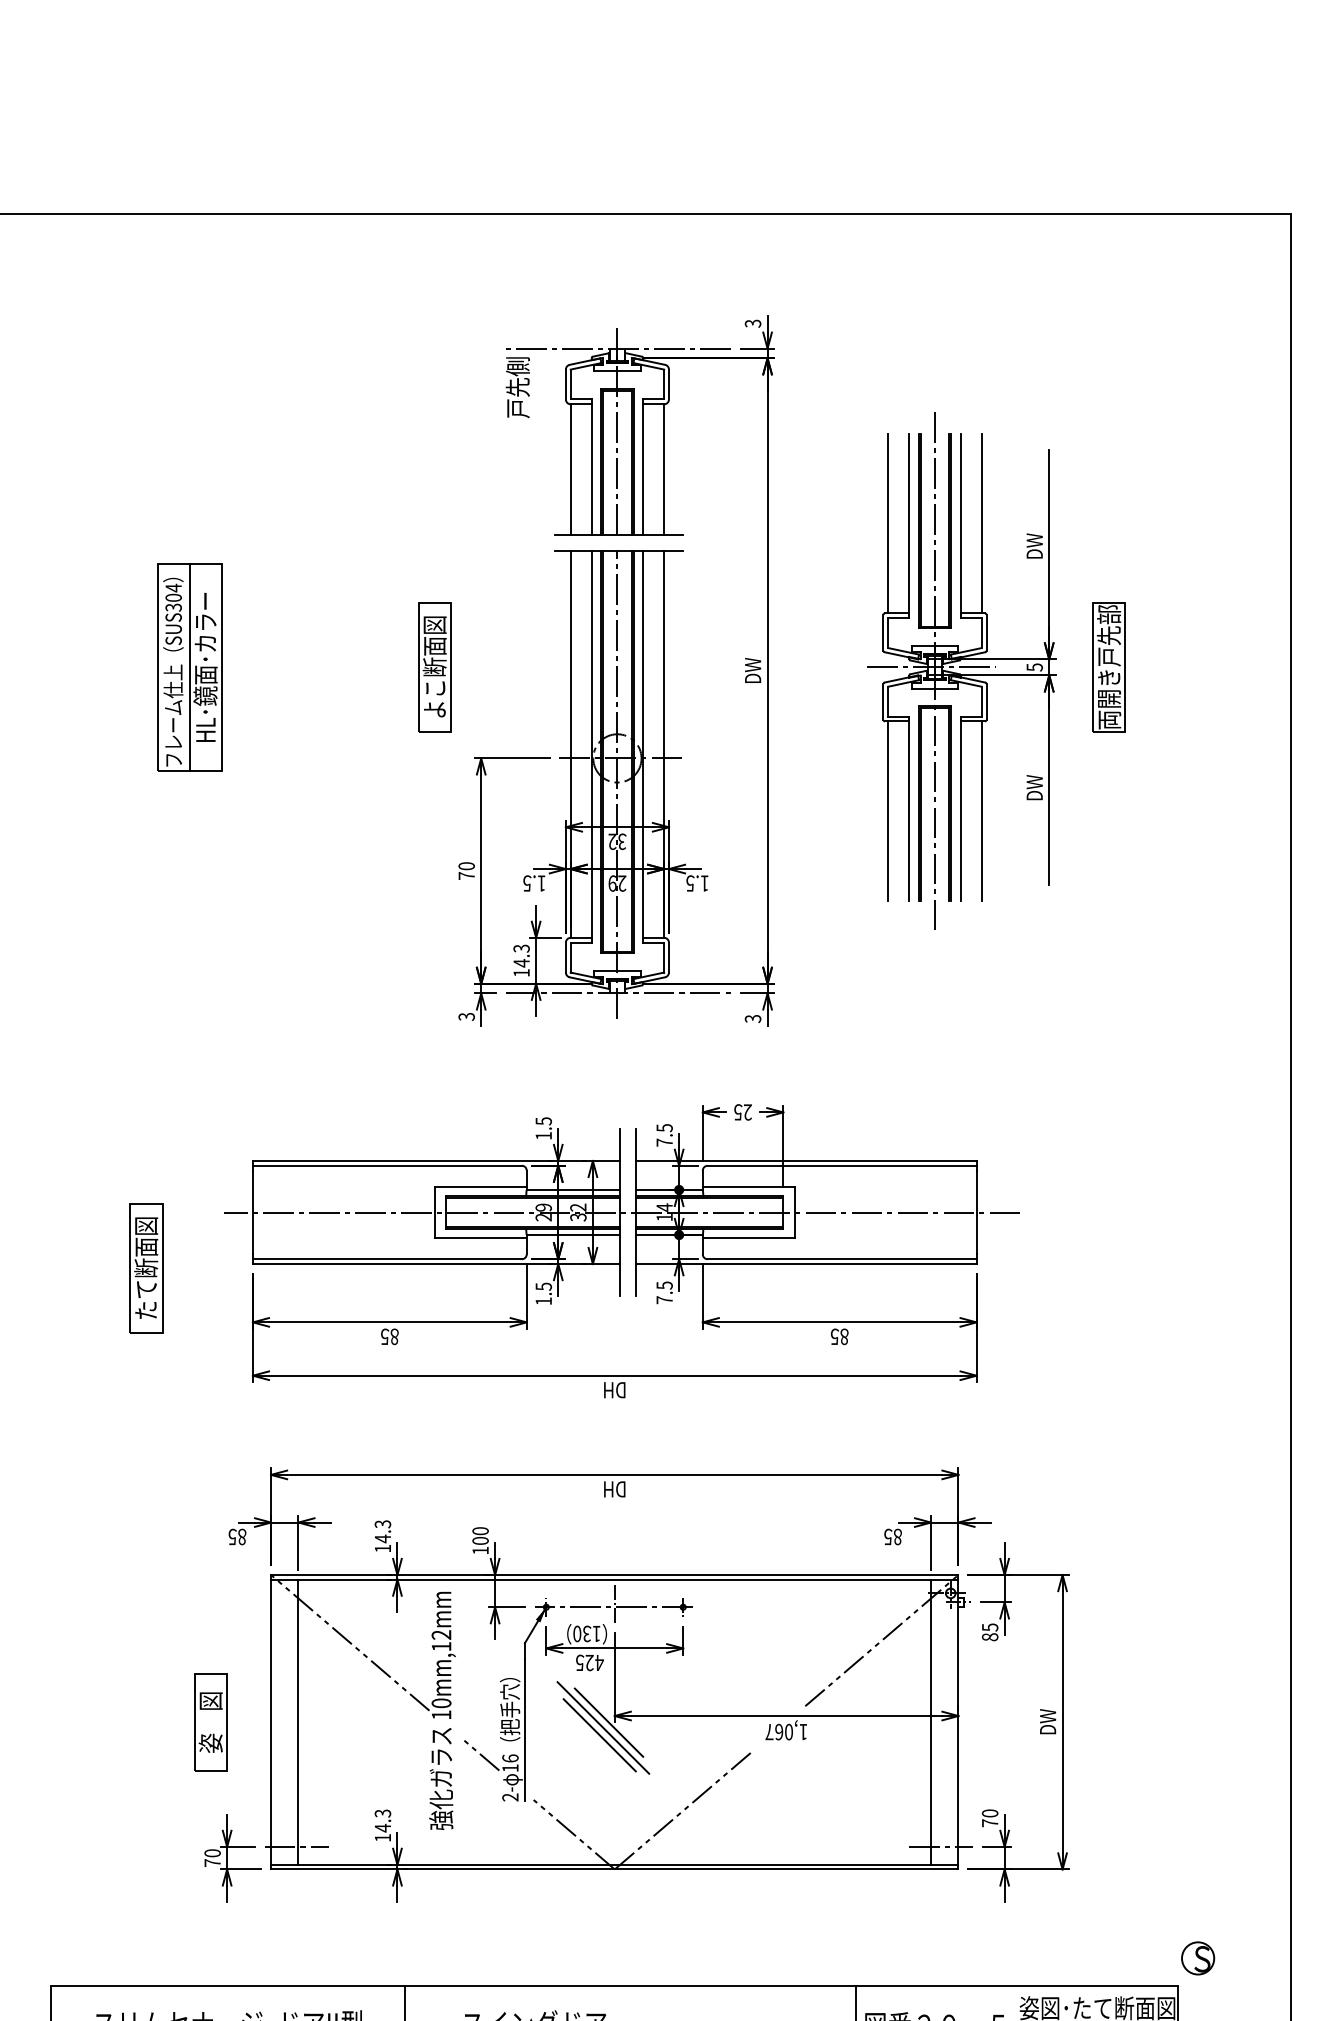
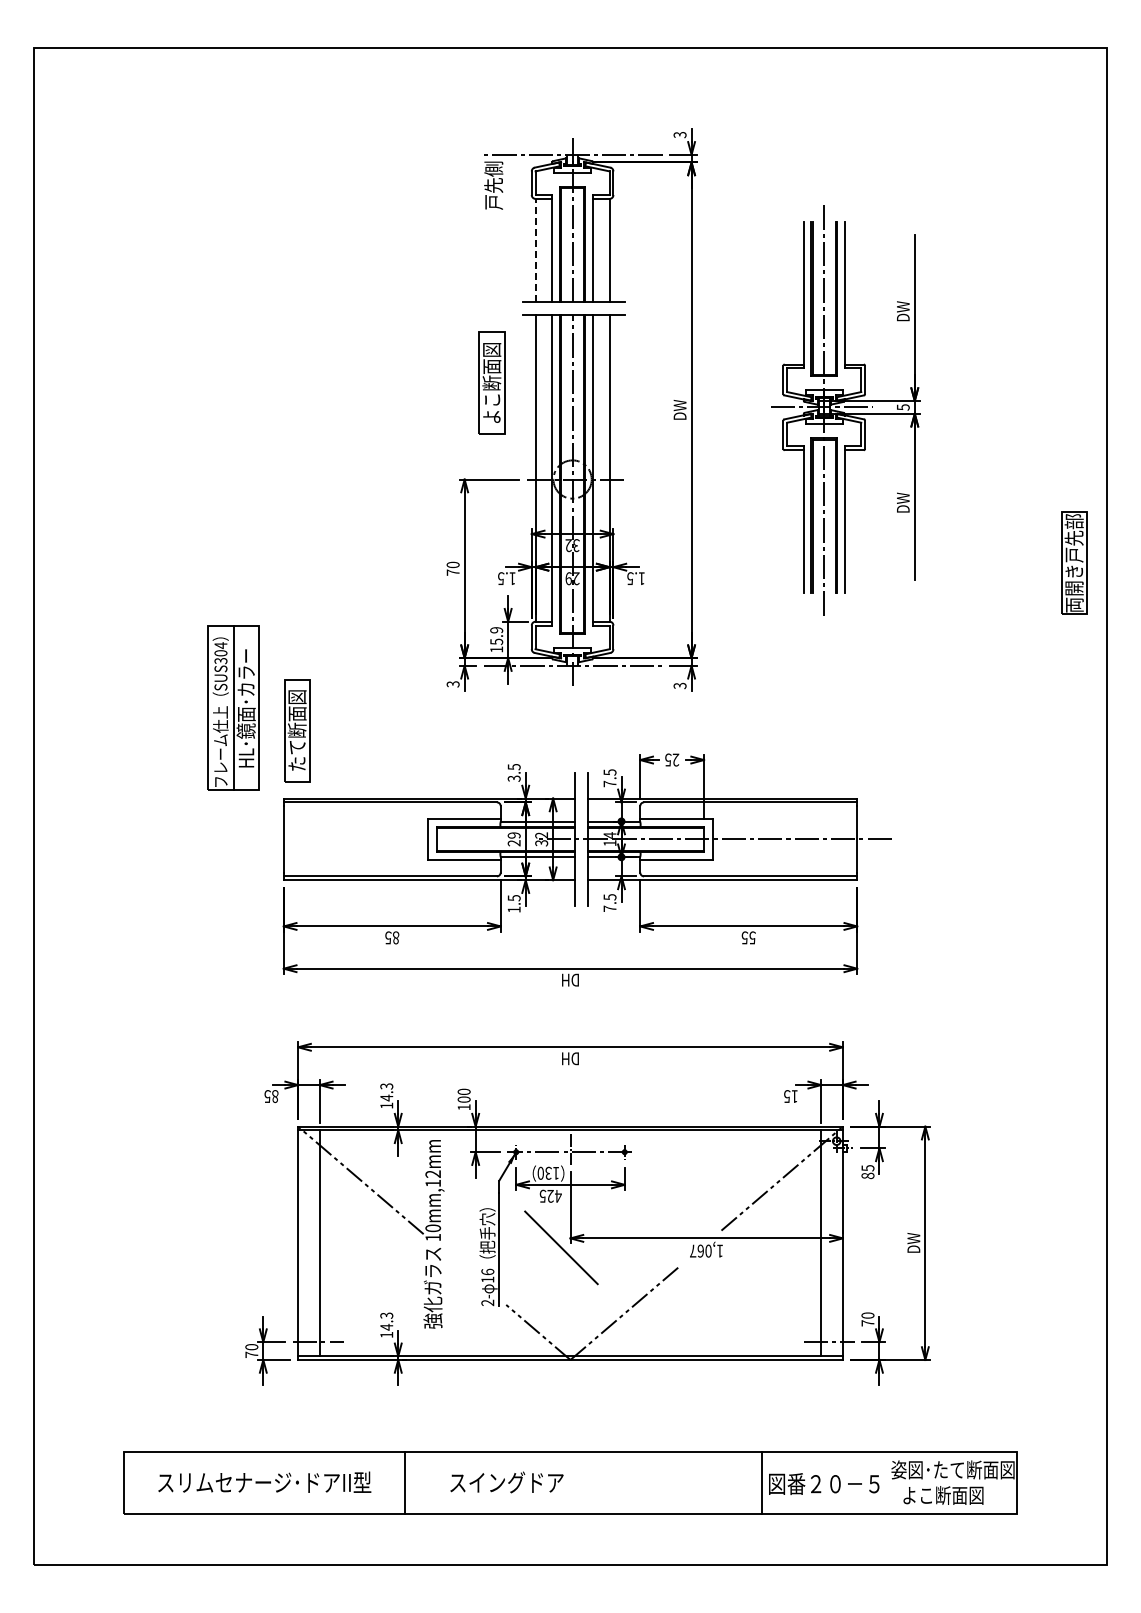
line: (570, 469) -> (535, 250), solid -> dashed
line: (888, 523) -> (787, 293), removed
line: (981, 523) -> (861, 293), removed
part: (189, 666) -> (233, 707), moved
part: (434, 666) -> (491, 382), moved
part: (1109, 666) -> (1074, 562), moved
line: (888, 811) -> (787, 521), removed
line: (981, 811) -> (861, 521), removed
text: (521, 956) -> (496, 636), 14.3 -> 15.9
text: (542, 1135) -> (513, 778), 1.5 -> 3.5
line: (396, 1212) -> (397, 839), removed
part: (146, 1268) -> (297, 730), moved
text: (844, 1336) -> (752, 937), 85 -> 55
text: (897, 1536) -> (794, 1096), 85 -> 15
part: (210, 1722) -> (250, 1243), removed
line: (608, 1722) -> (565, 1243), removed
line: (599, 1735) -> (558, 1253), removed
line: (479, 1754) -> (463, 1268), removed
part: (1197, 1958) -> (1032, 1430), removed

